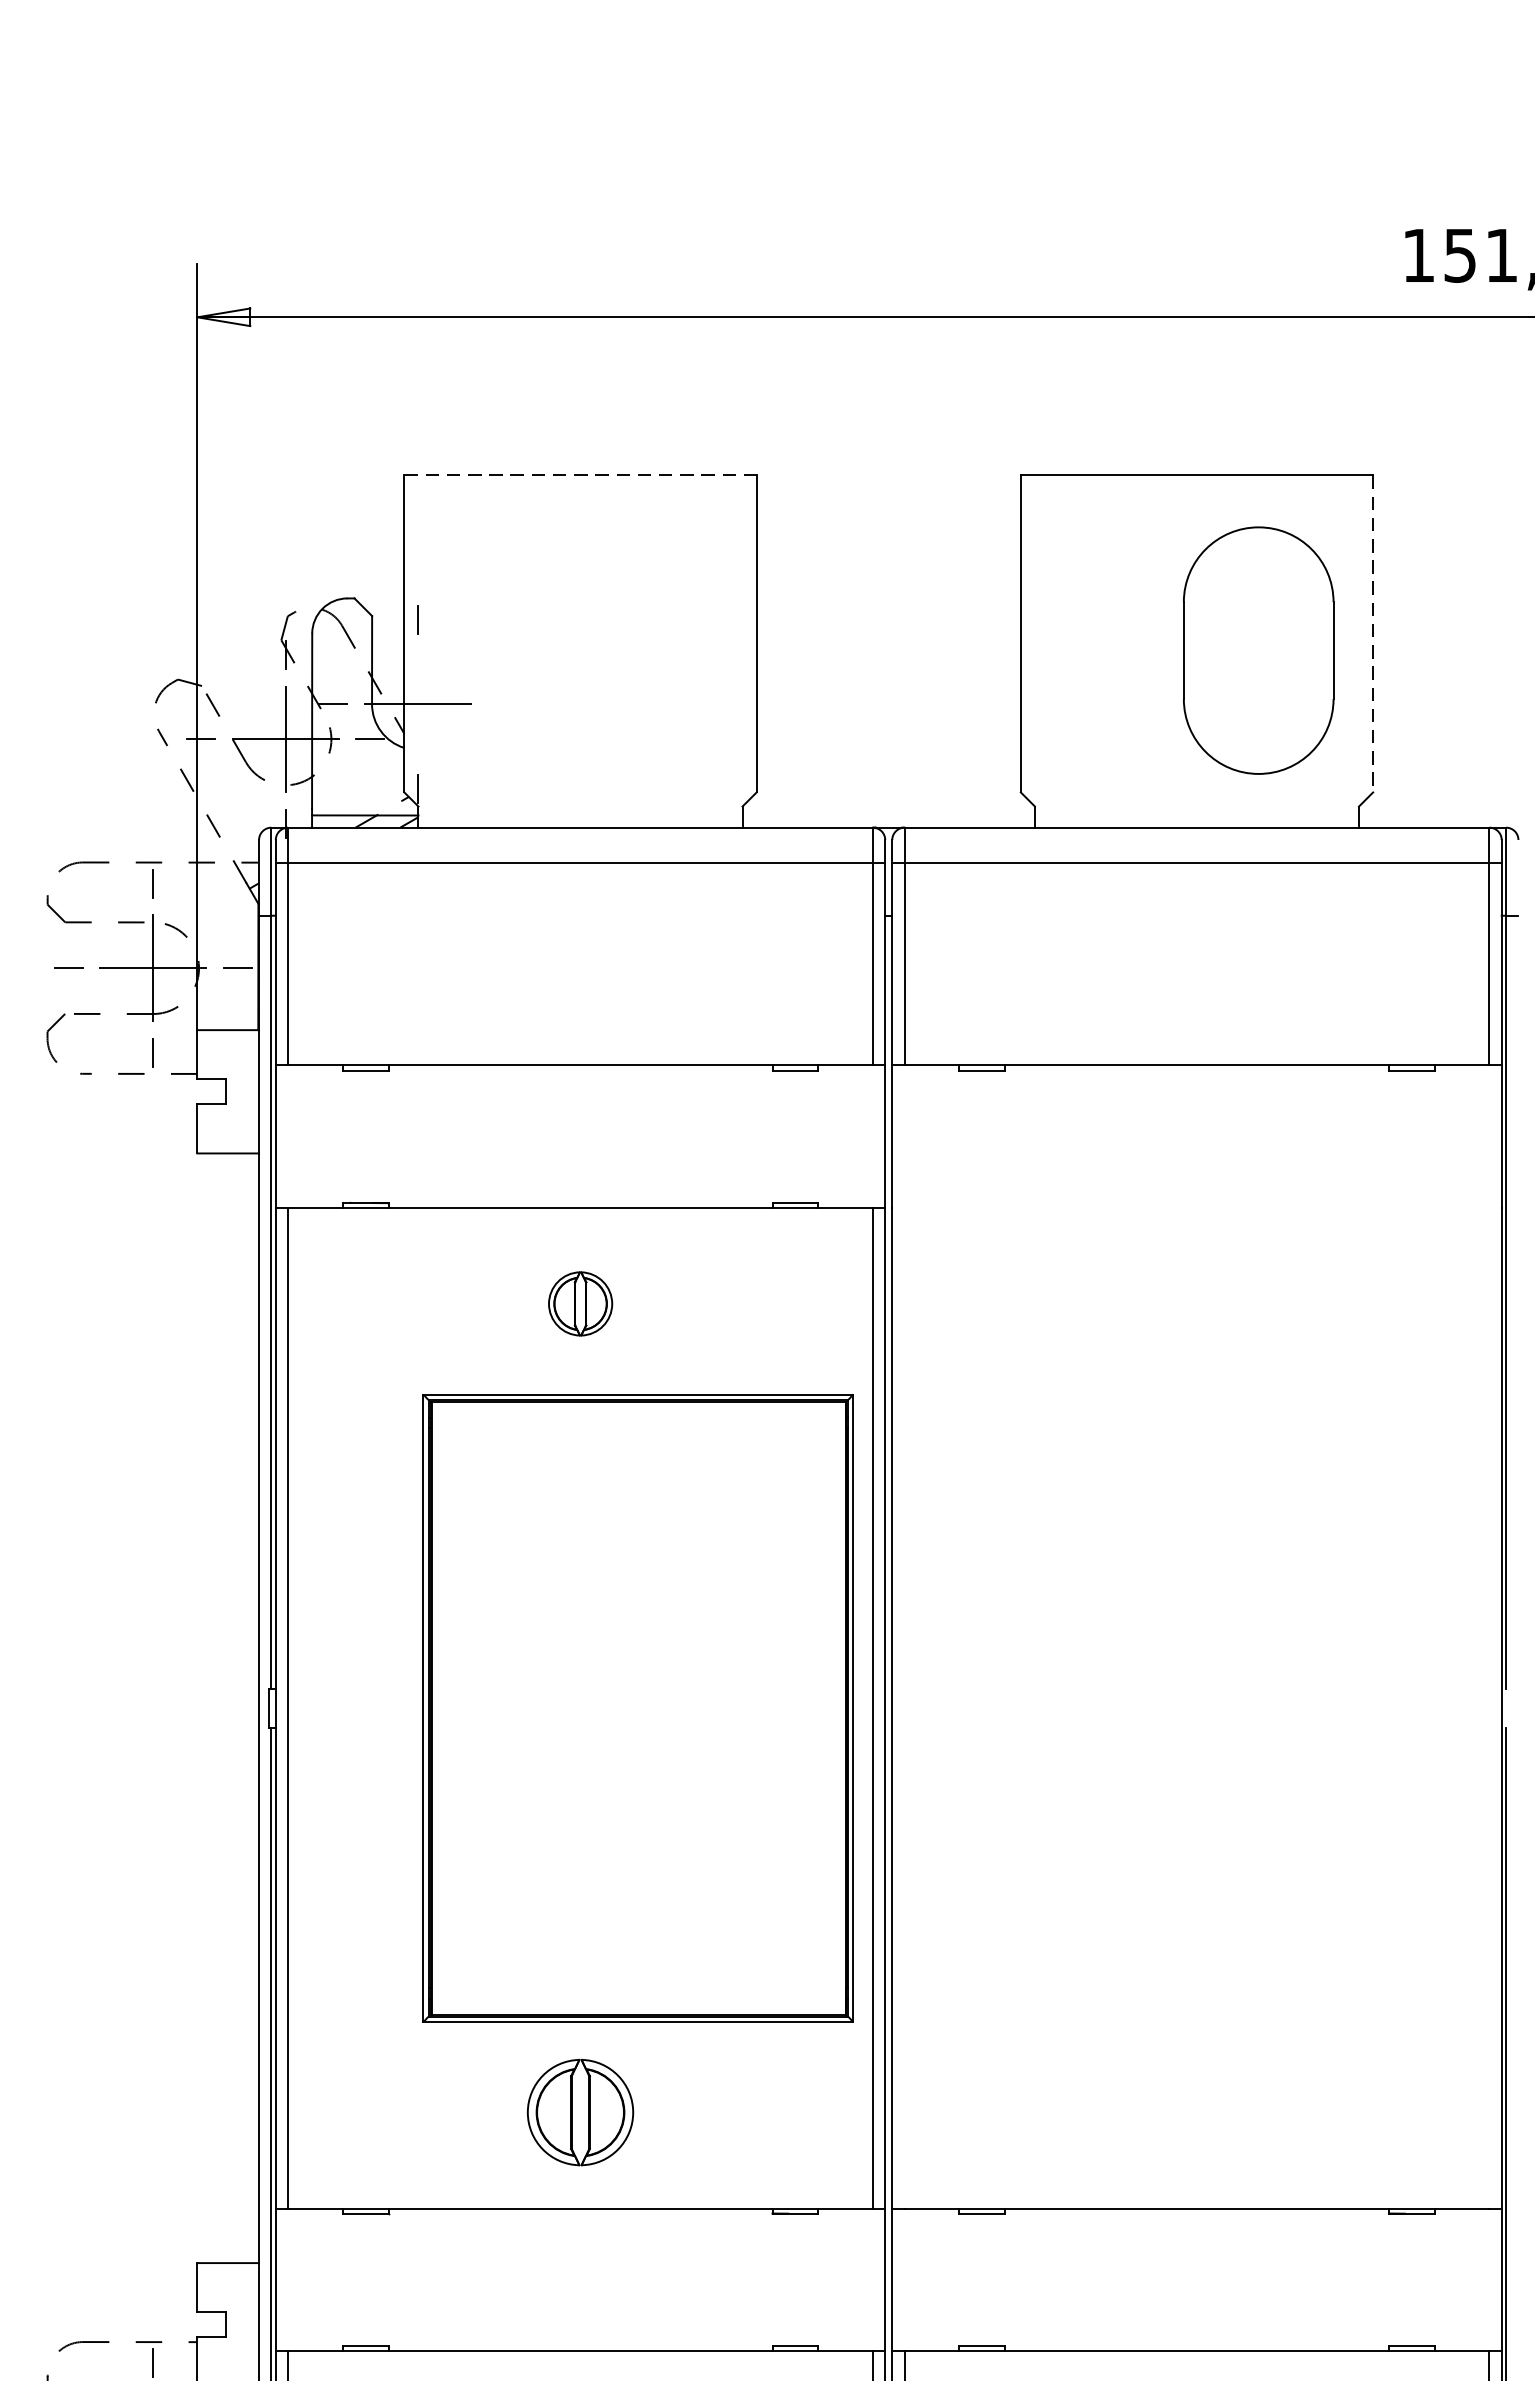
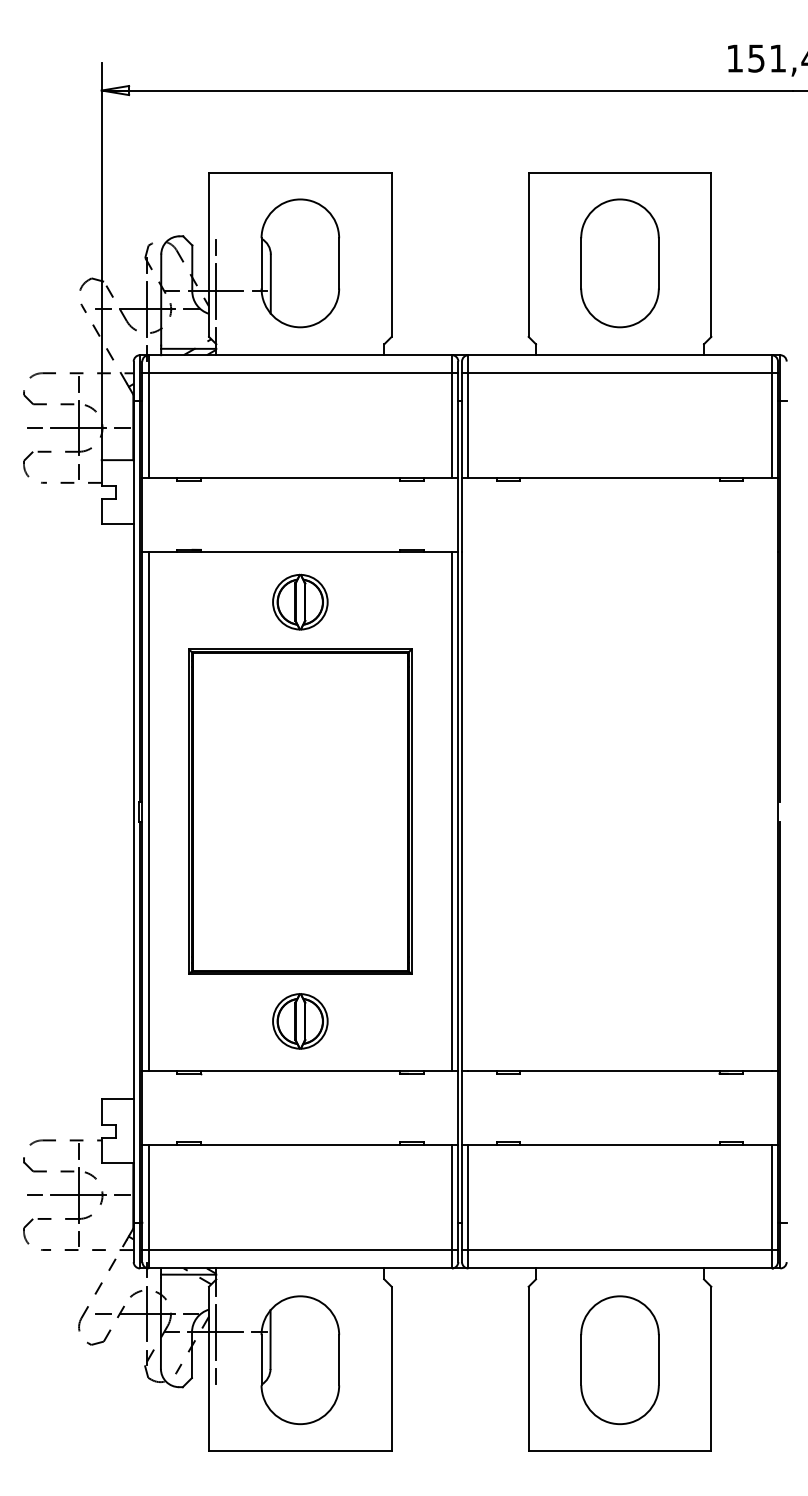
line: (580, 475) -> (300, 172), dashed -> solid
line: (1373, 635) -> (711, 255), dashed -> solid
part: (573, 650) -> (296, 263), added
part: (1257, 650) -> (619, 263), moved
line: (418, 702) -> (216, 290), added
part: (580, 1302) -> (300, 601), size x1.67
part: (638, 1707) -> (300, 811), moved

